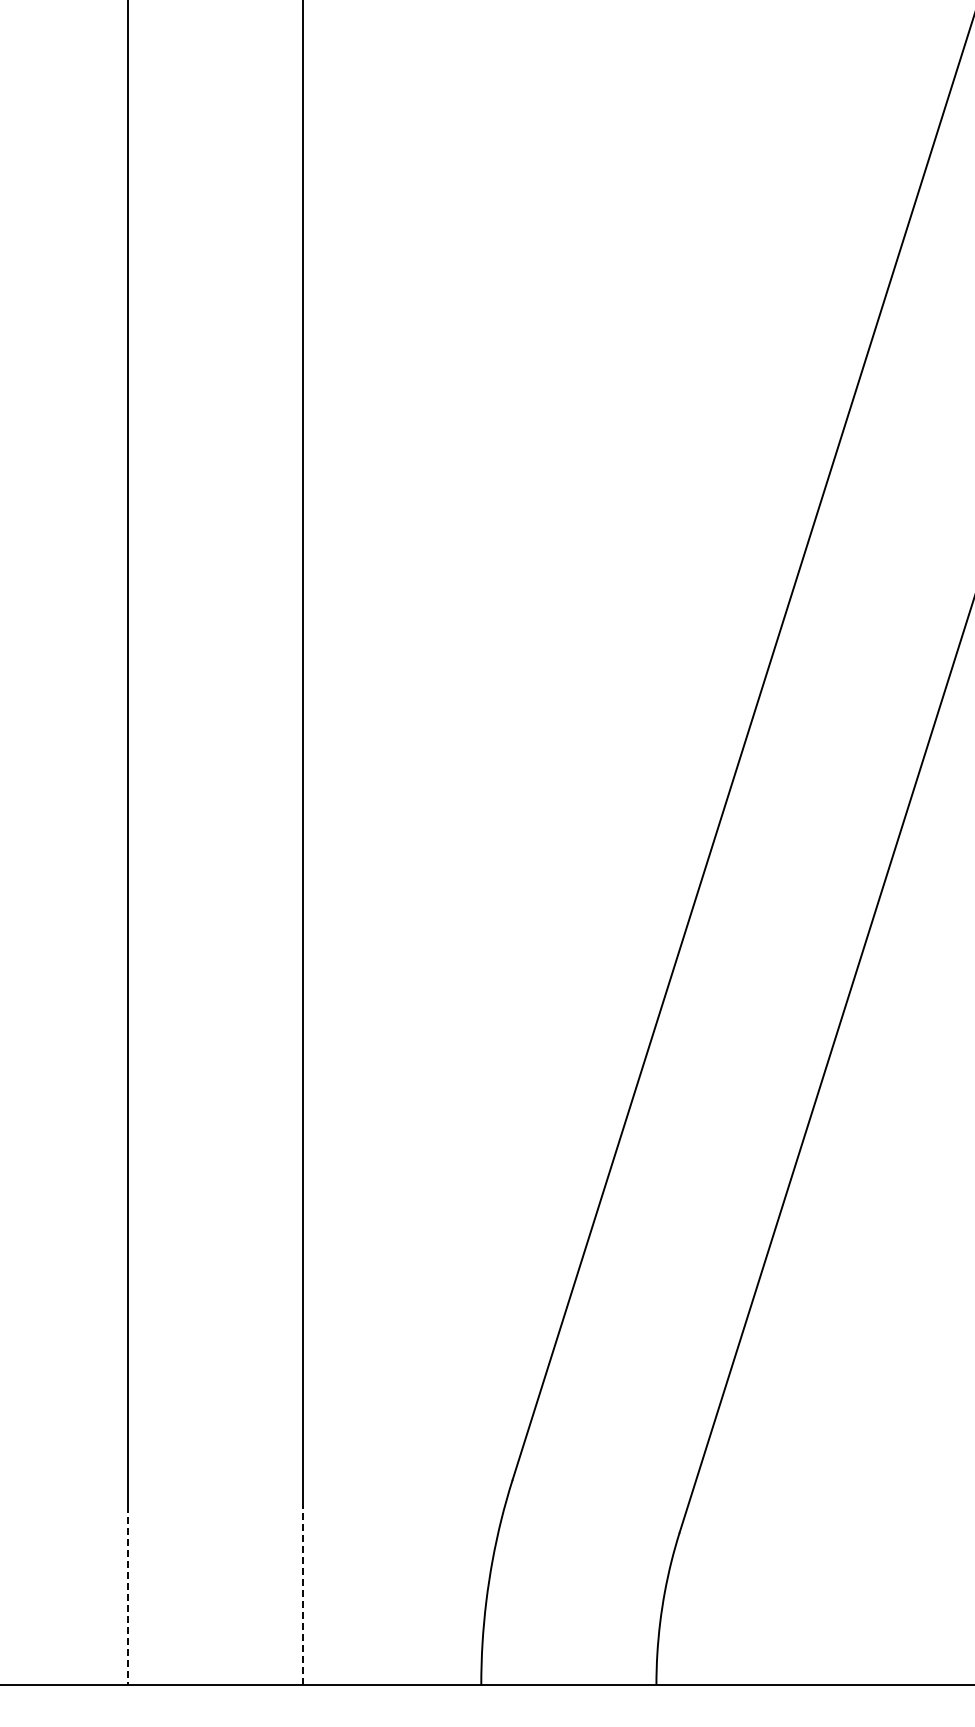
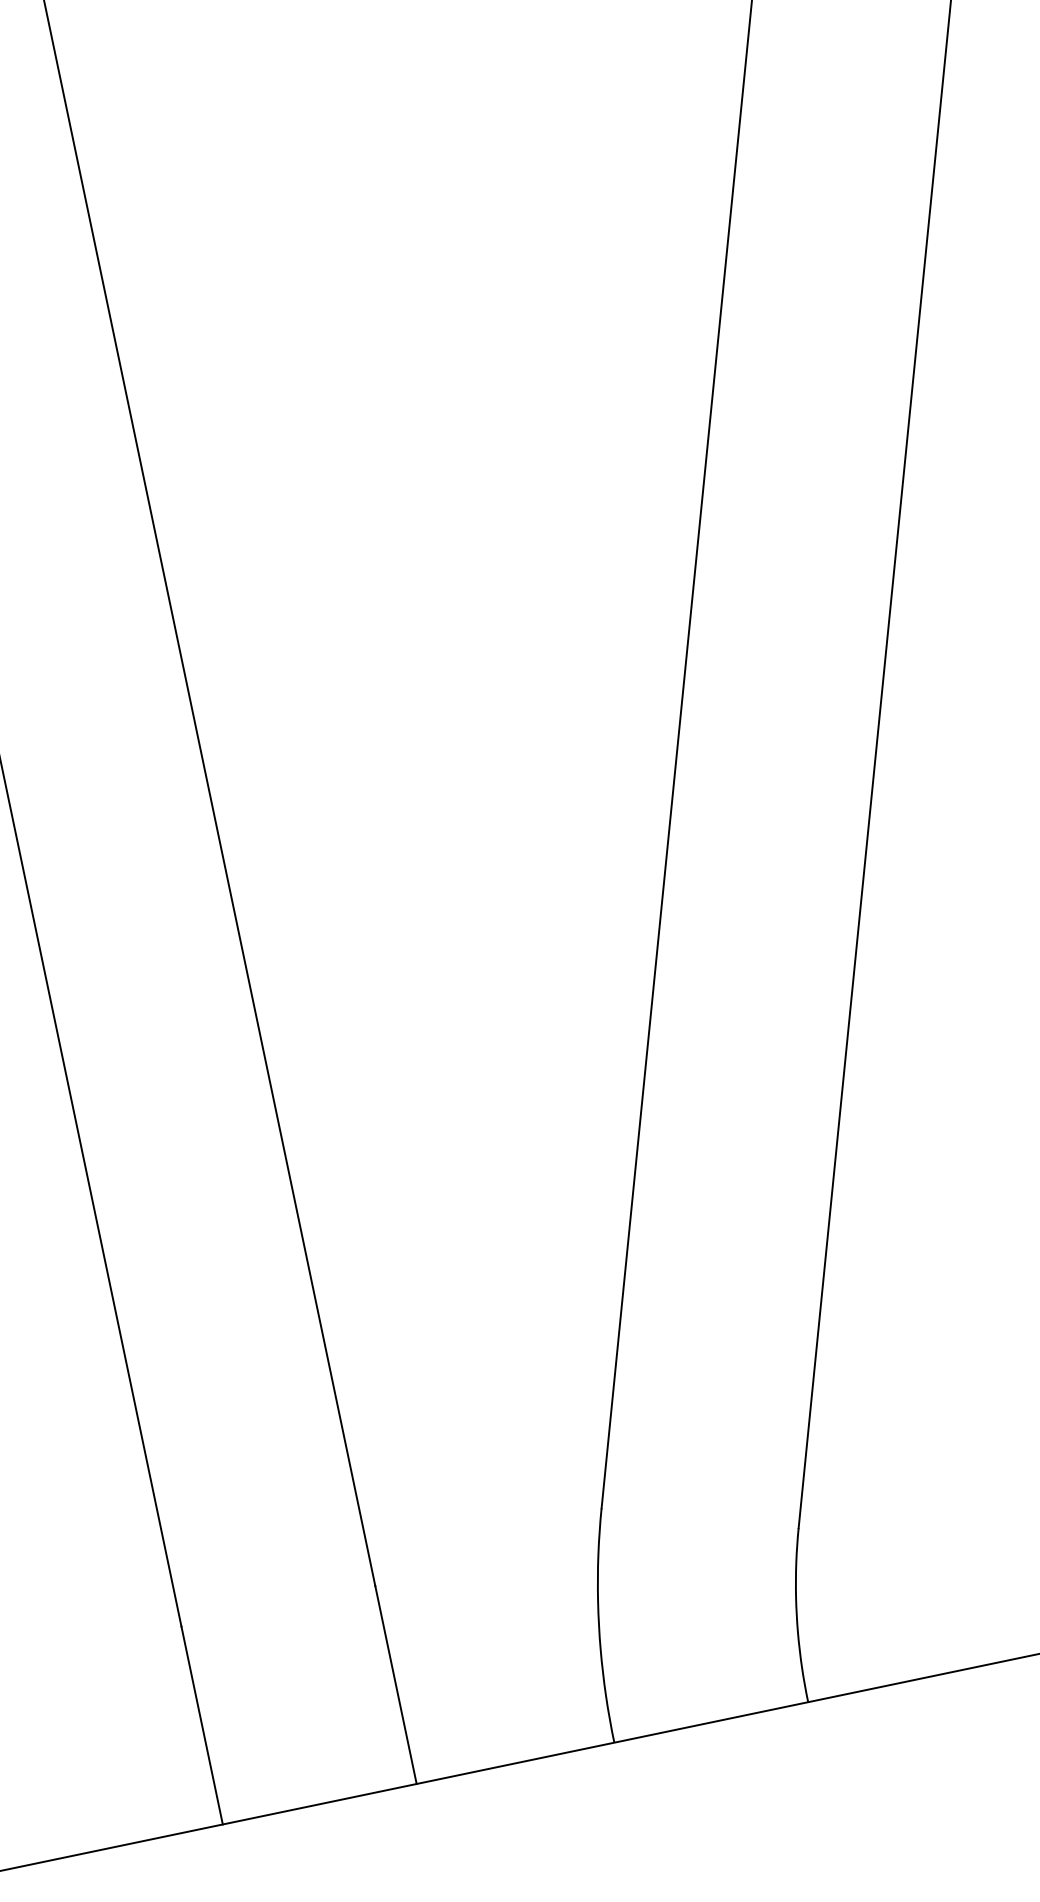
line: (302, 1595) -> (395, 1684), dashed -> solid
line: (127, 1596) -> (202, 1726), dashed -> solid

